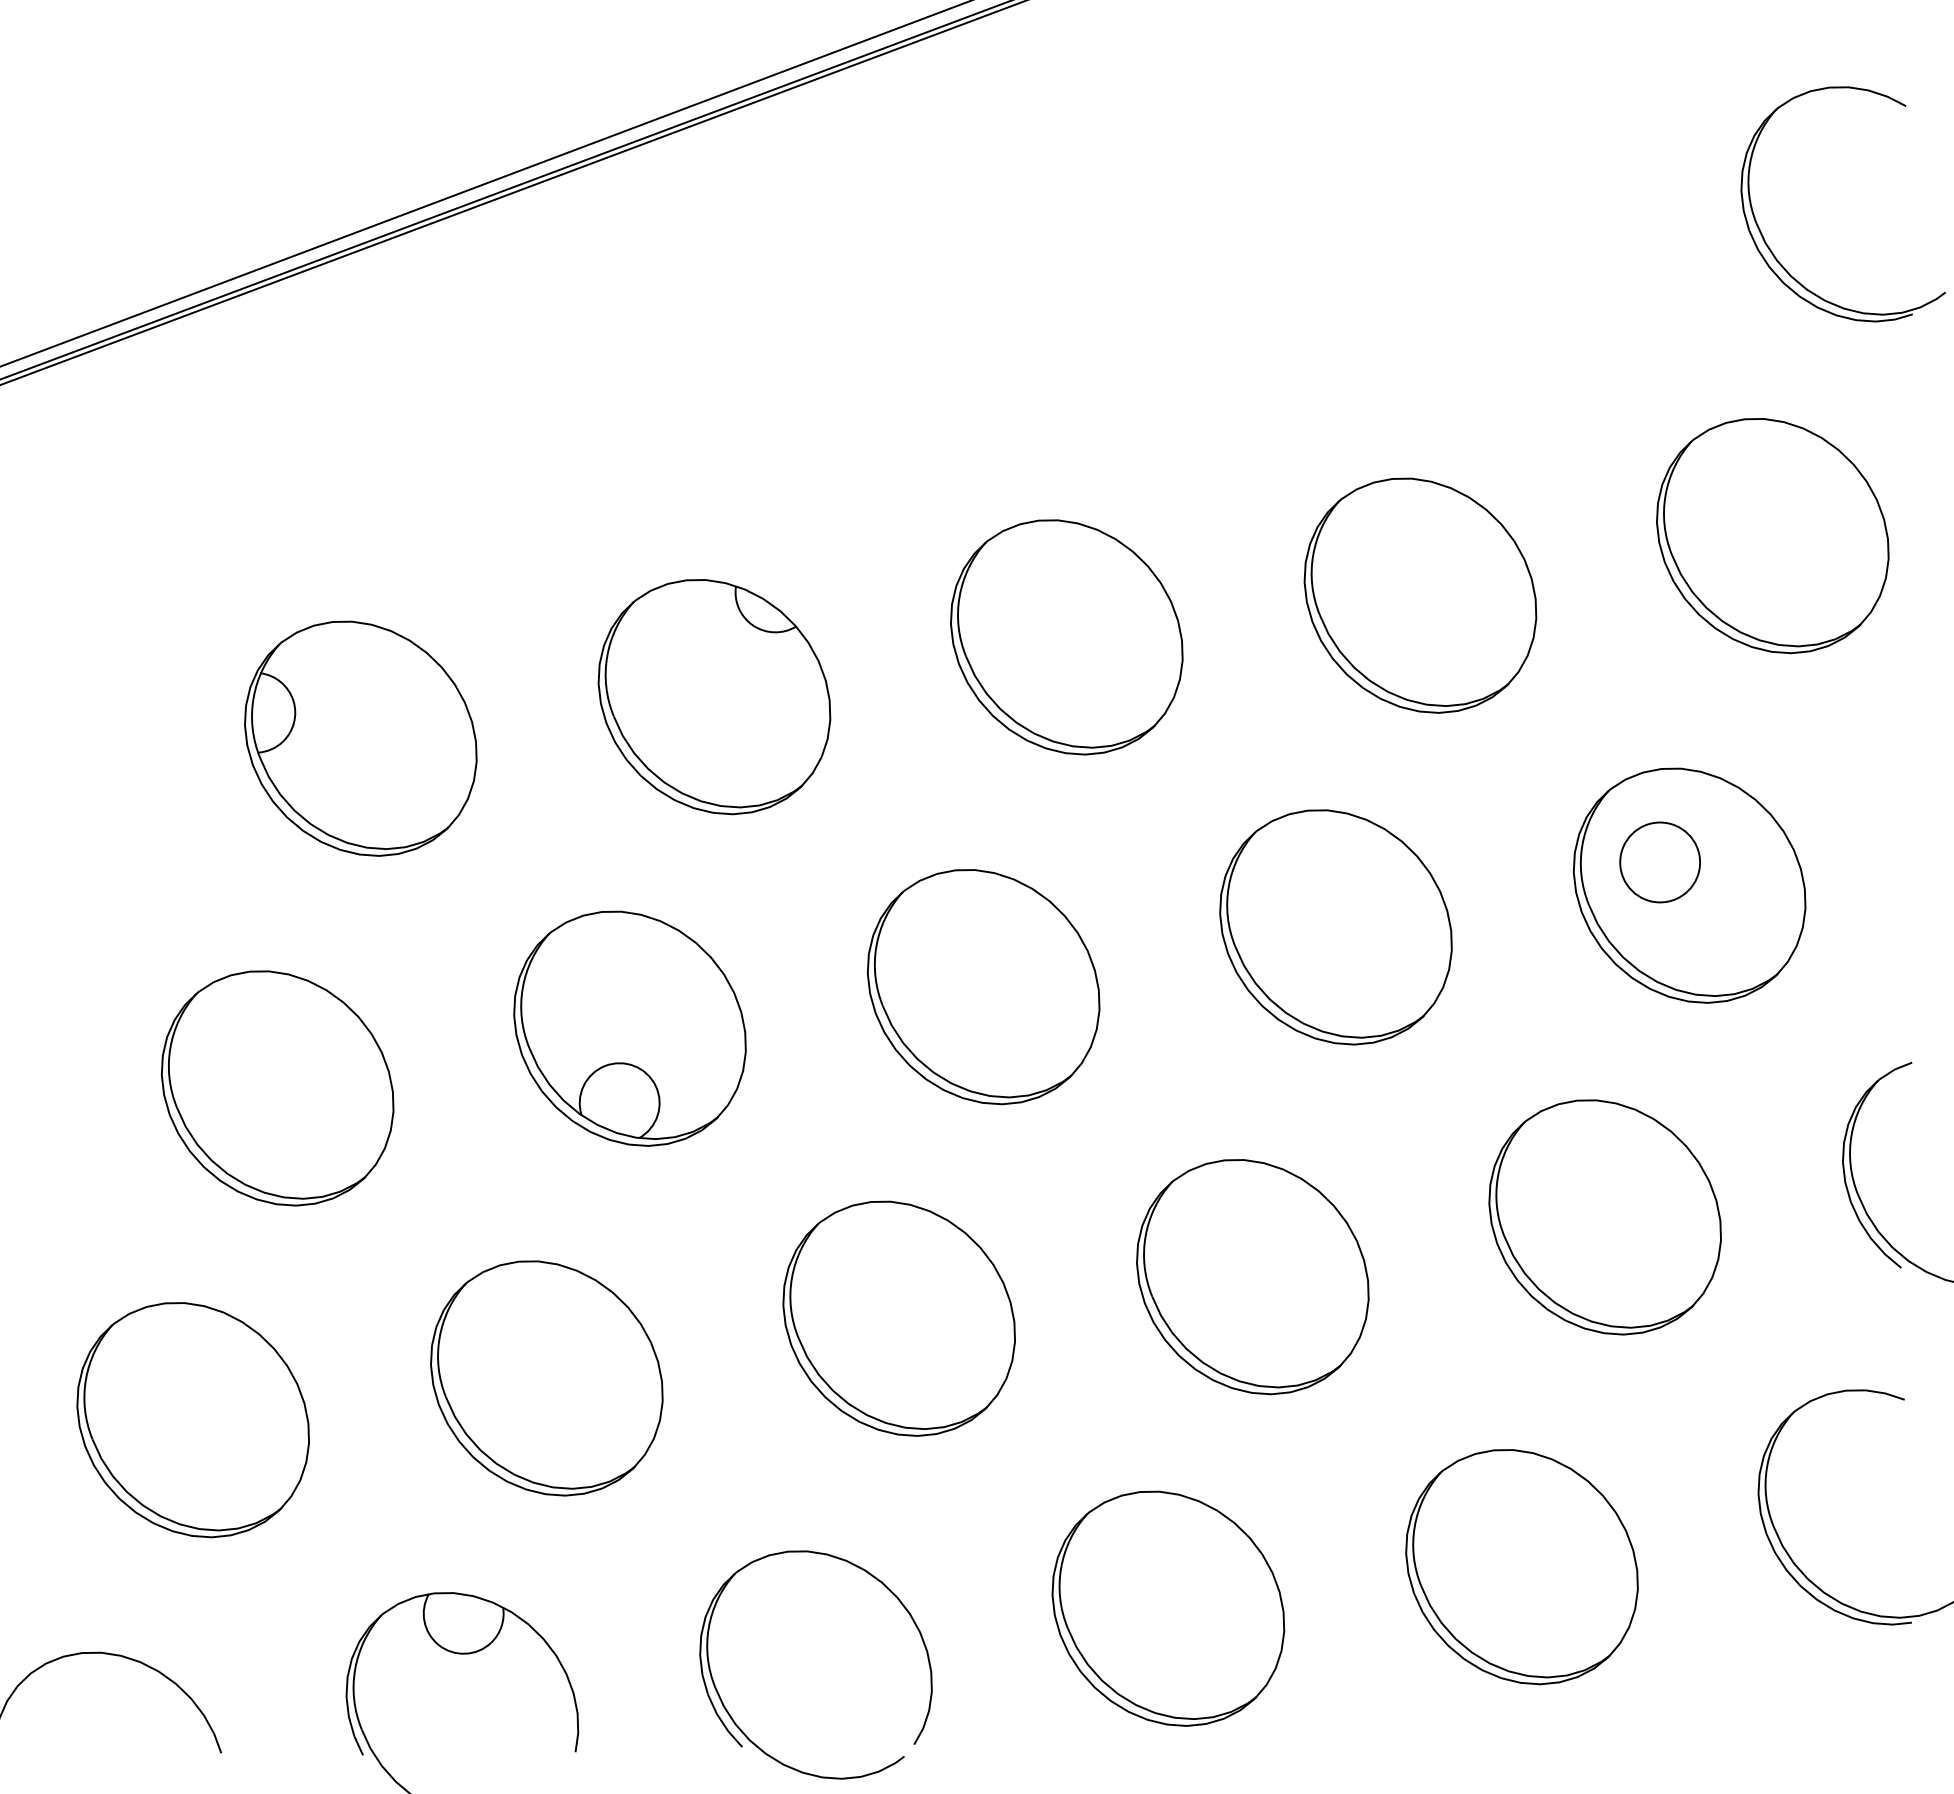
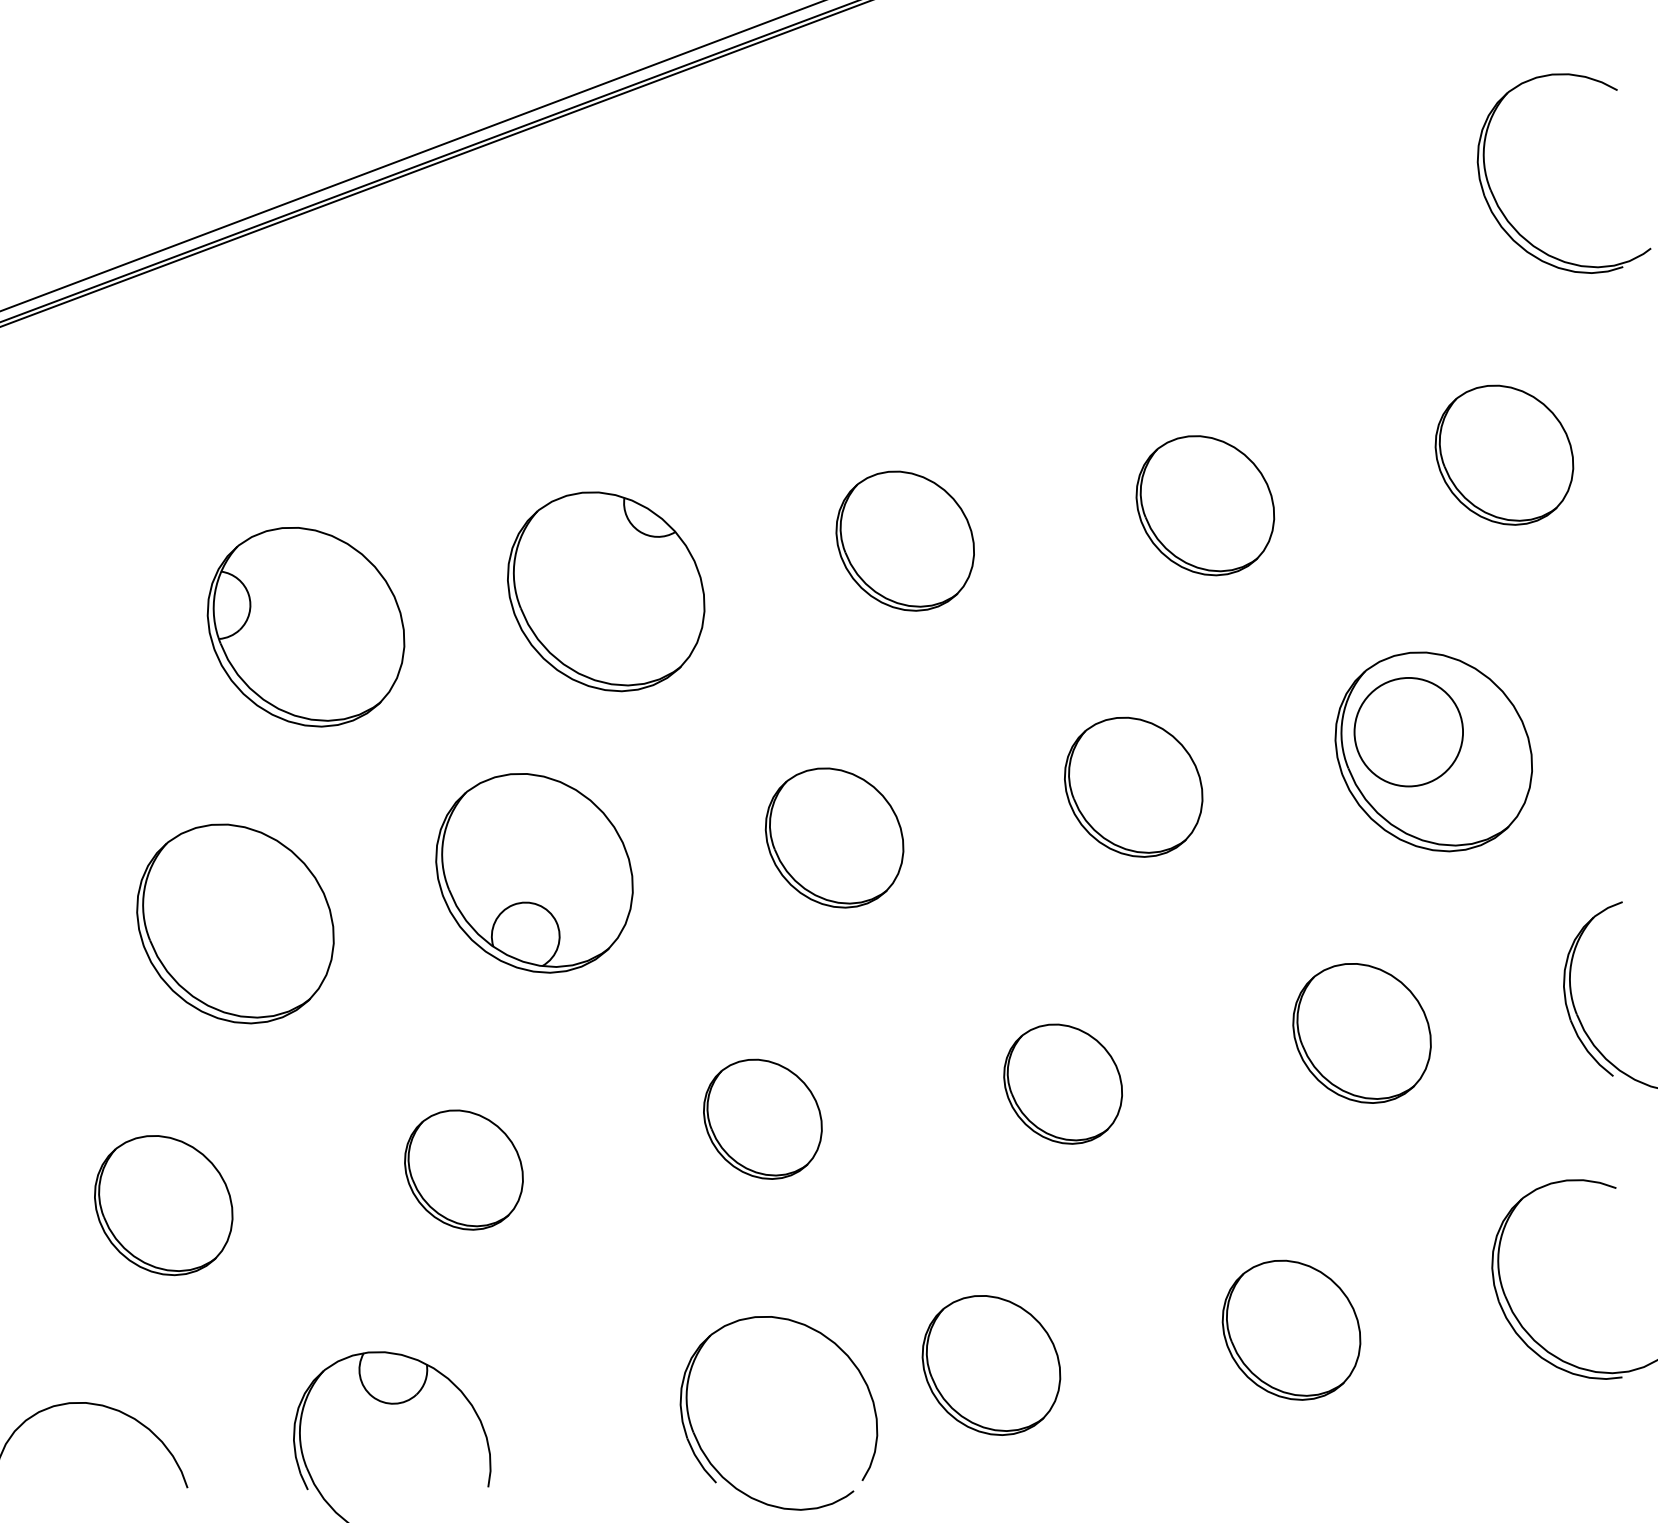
part: (1772, 536) -> (1504, 455), size x0.7
part: (1420, 595) -> (1205, 505), size x0.7
part: (1066, 637) -> (904, 541), size x0.7
circle: (1660, 862) -> (1409, 732), size x1.6
part: (1335, 927) -> (1133, 787), size x0.7
part: (983, 987) -> (834, 838), size x0.7
part: (1604, 1217) -> (1361, 1033), size x0.7
part: (1252, 1277) -> (1062, 1084), size x0.6
part: (898, 1318) -> (762, 1119), size x0.6
part: (546, 1378) -> (463, 1170), size x0.6
part: (192, 1420) -> (163, 1205), size x0.7
part: (1521, 1567) -> (1291, 1330), size x0.7
part: (1168, 1608) -> (991, 1365), size x0.7
part: (744, 1732) -> (718, 1470), moved

